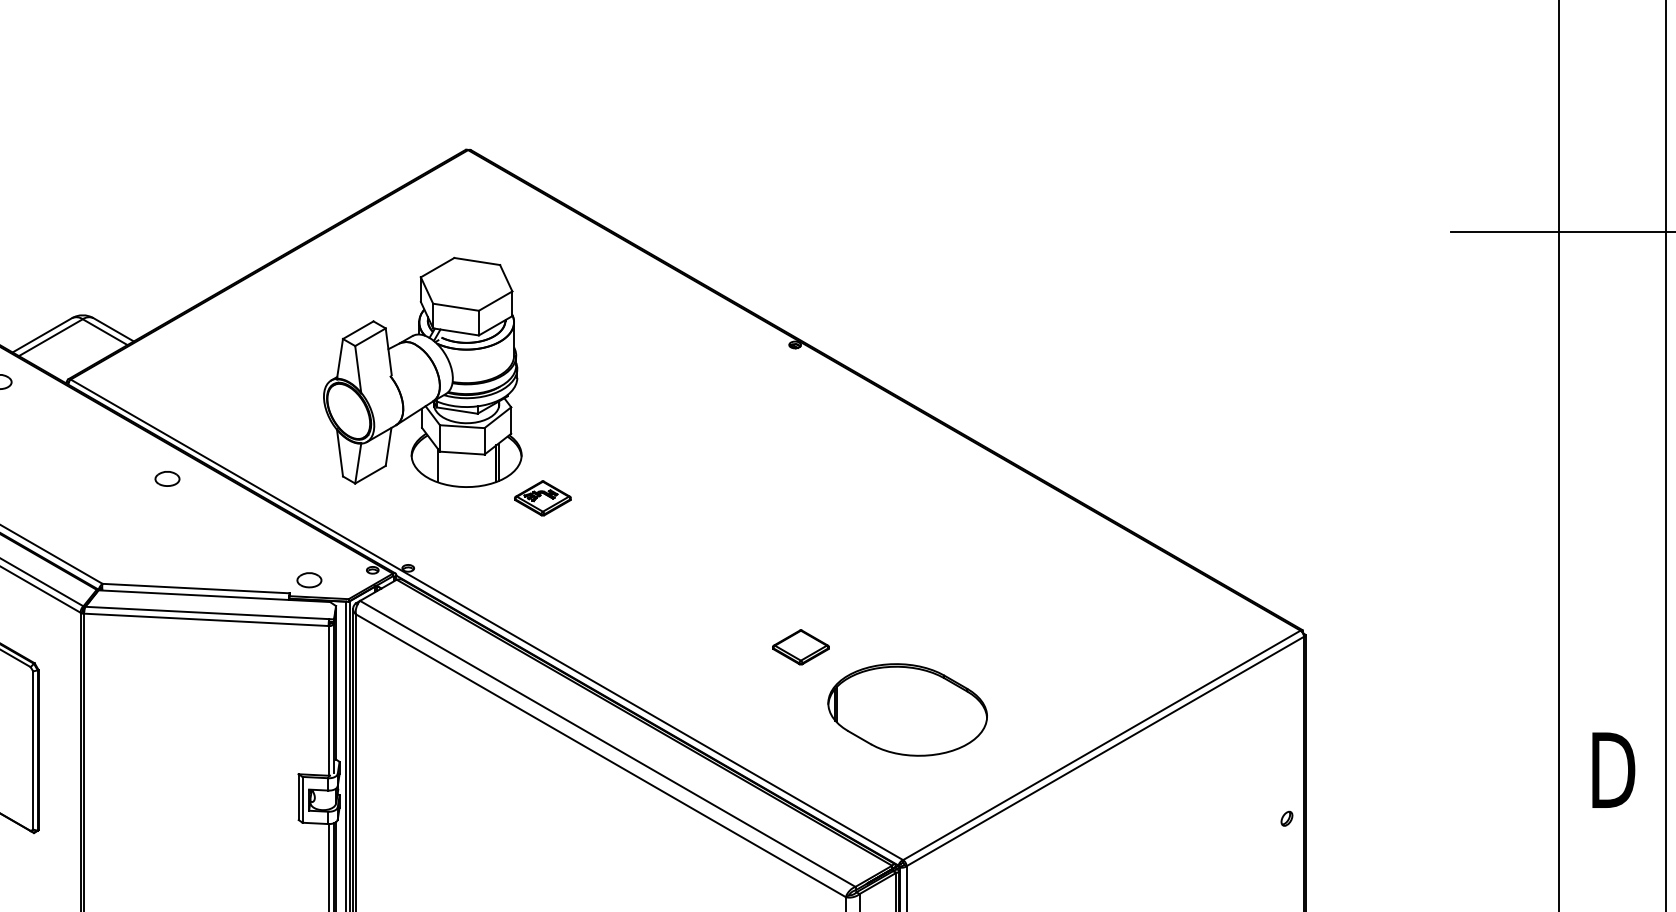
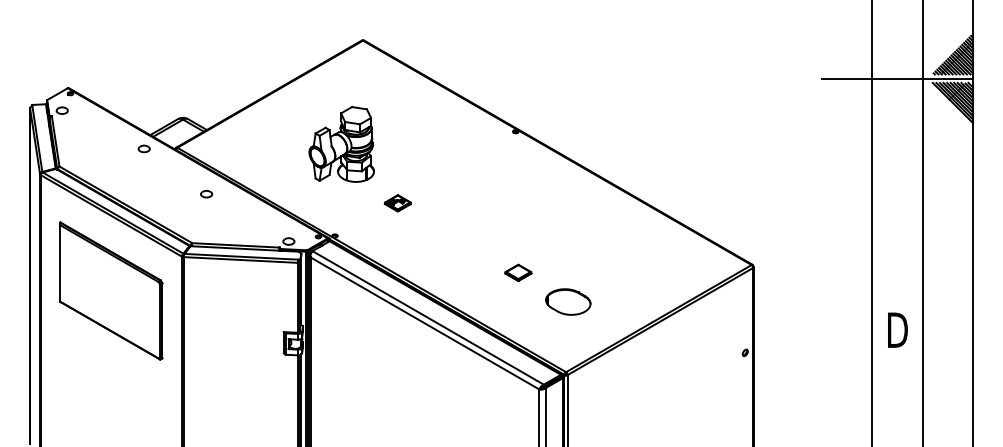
part: (422, 372) -> (341, 144), size x0.7
part: (167, 479) -> (206, 194), moved
part: (908, 708) -> (568, 301), size x0.6

